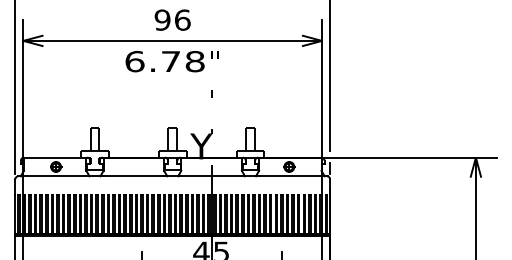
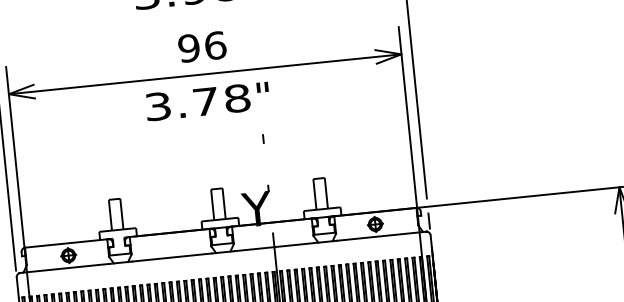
text: (134, 61) -> (157, 106), 6.78 -> 3.78

